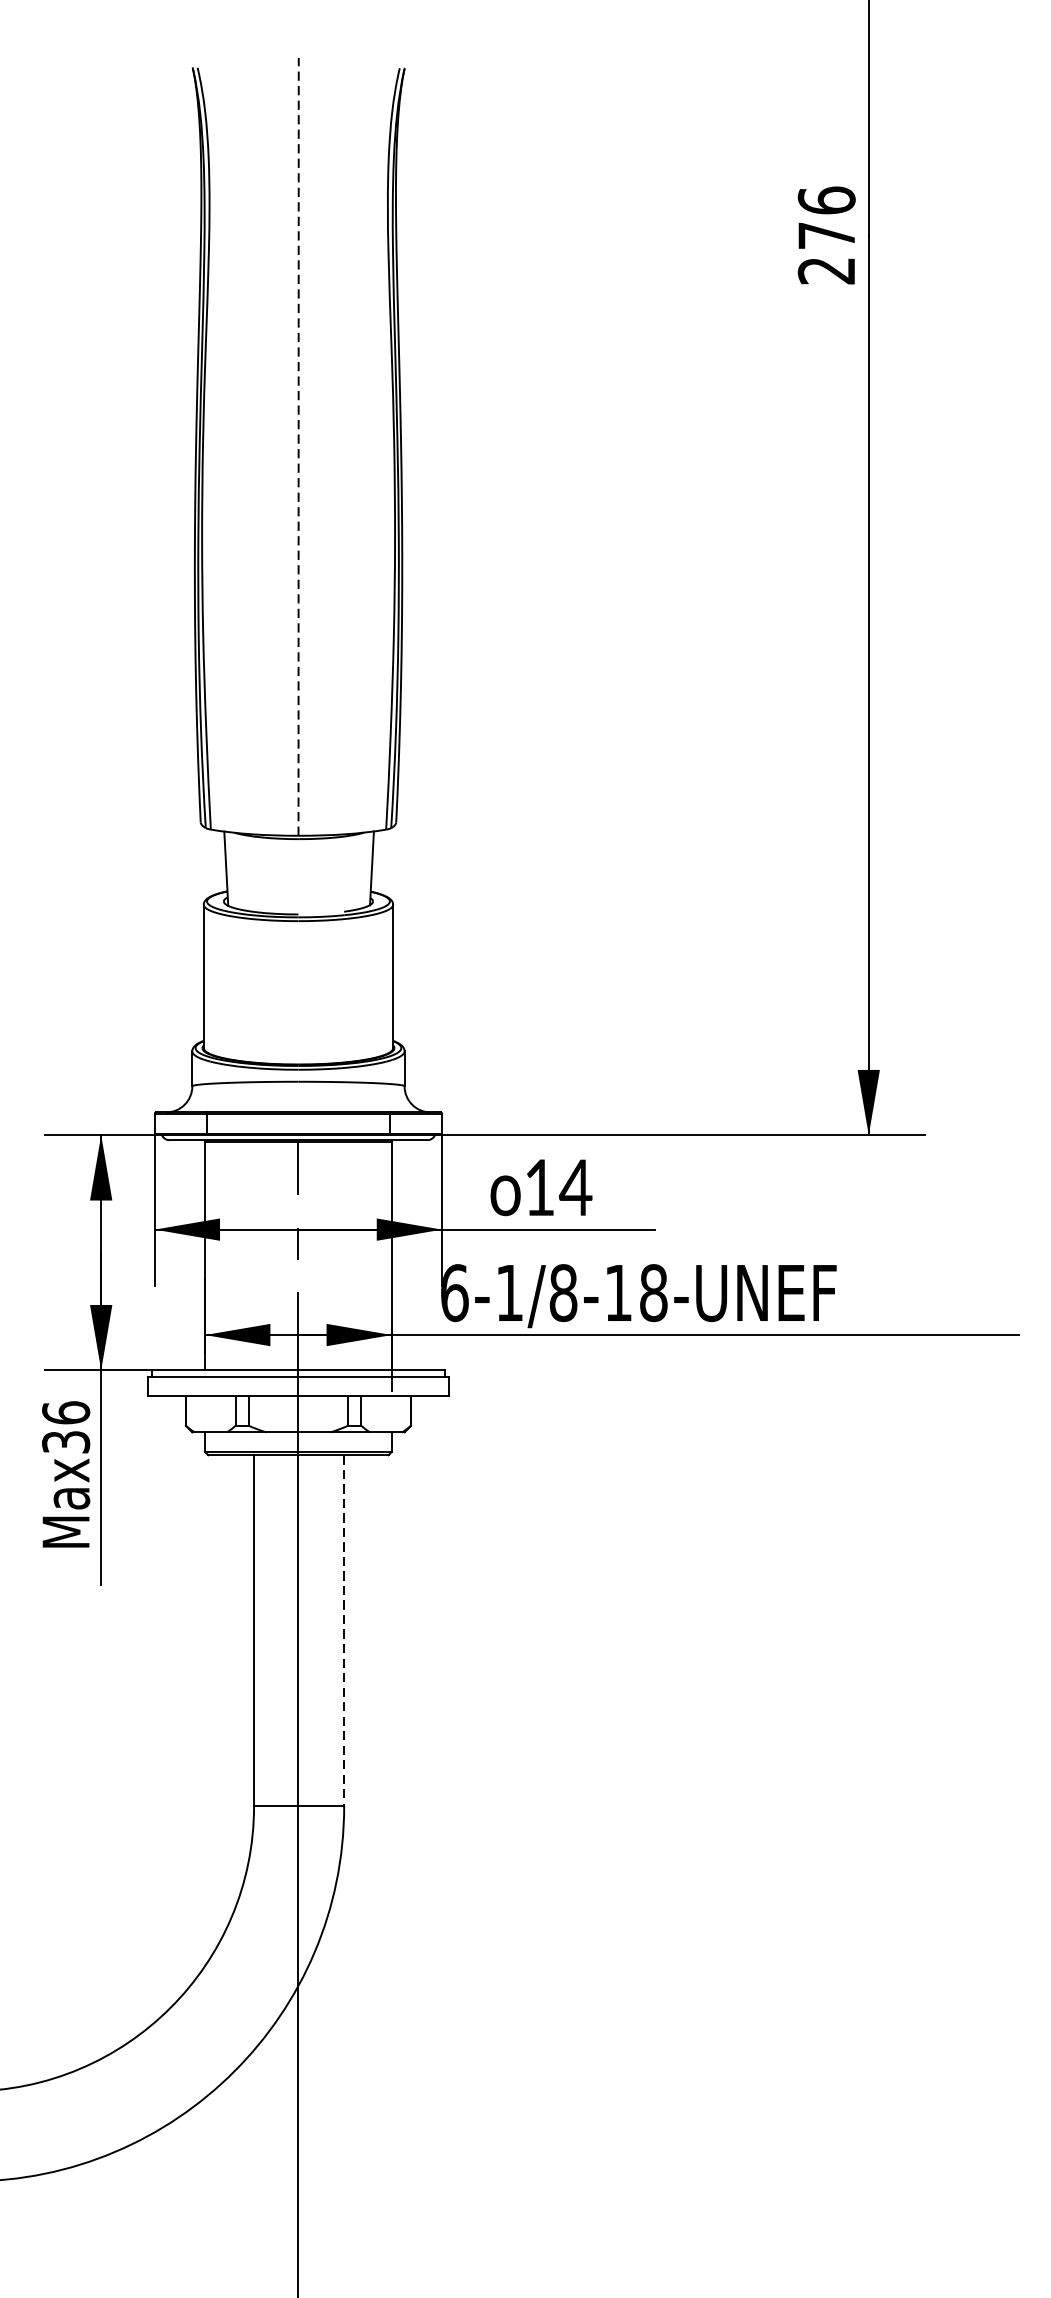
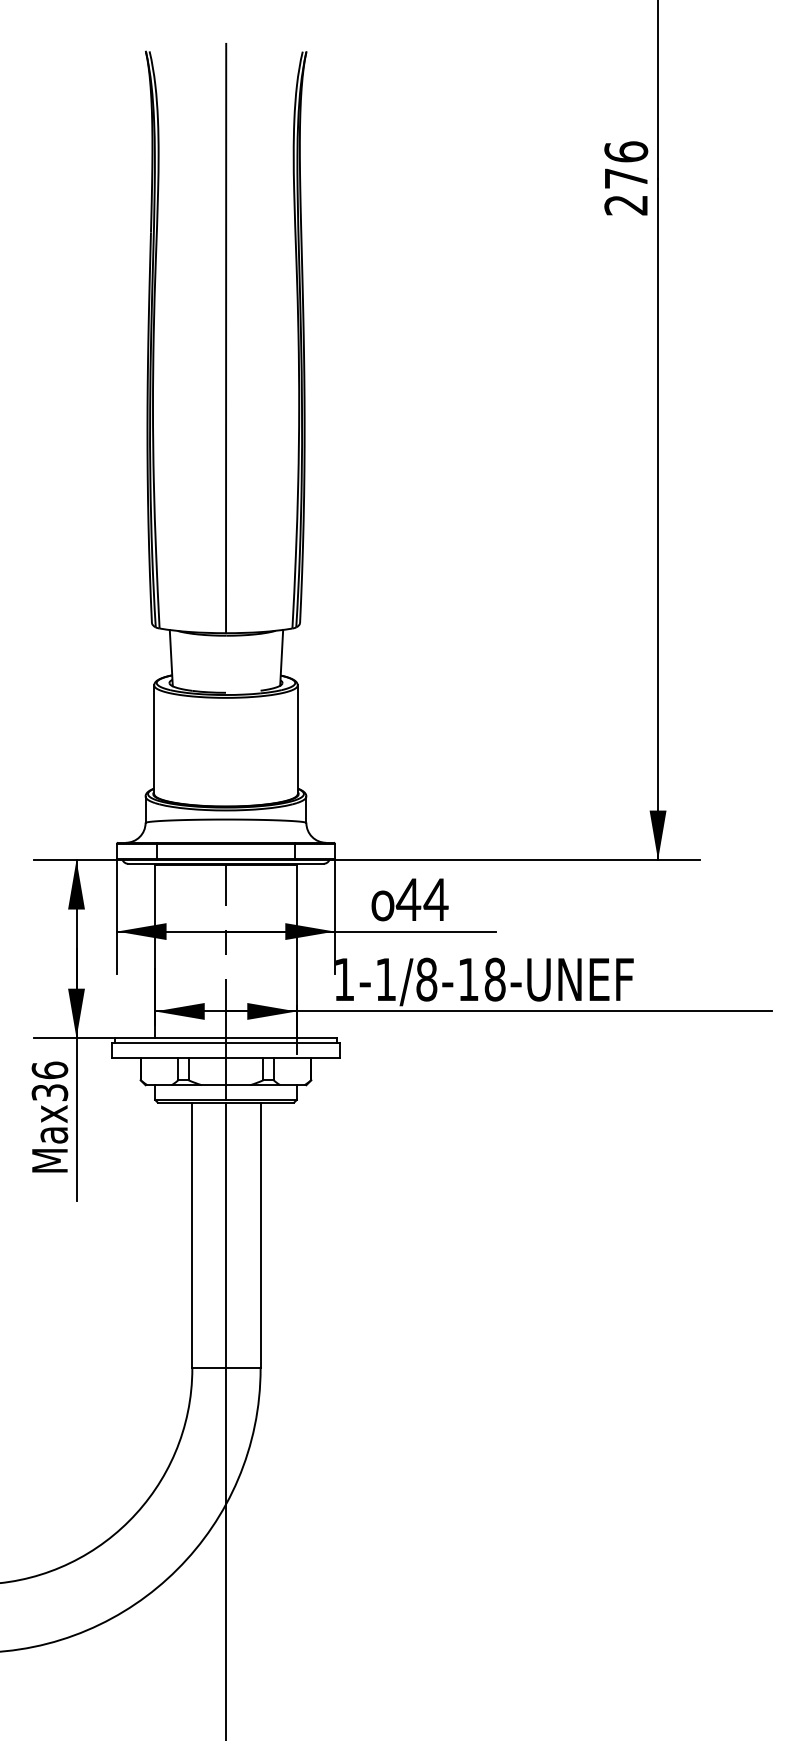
line: (299, 446) -> (226, 338), dashed -> solid
text: (539, 1187) -> (408, 899), 14 -> 44
text: (454, 1292) -> (344, 979), 6-1/8-18-UNEF -> 1-1/8-18-UNEF
line: (344, 1630) -> (260, 1235), dashed -> solid

